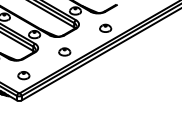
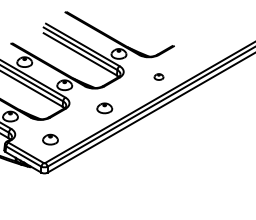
part: (105, 27) -> (158, 76), size x0.6

